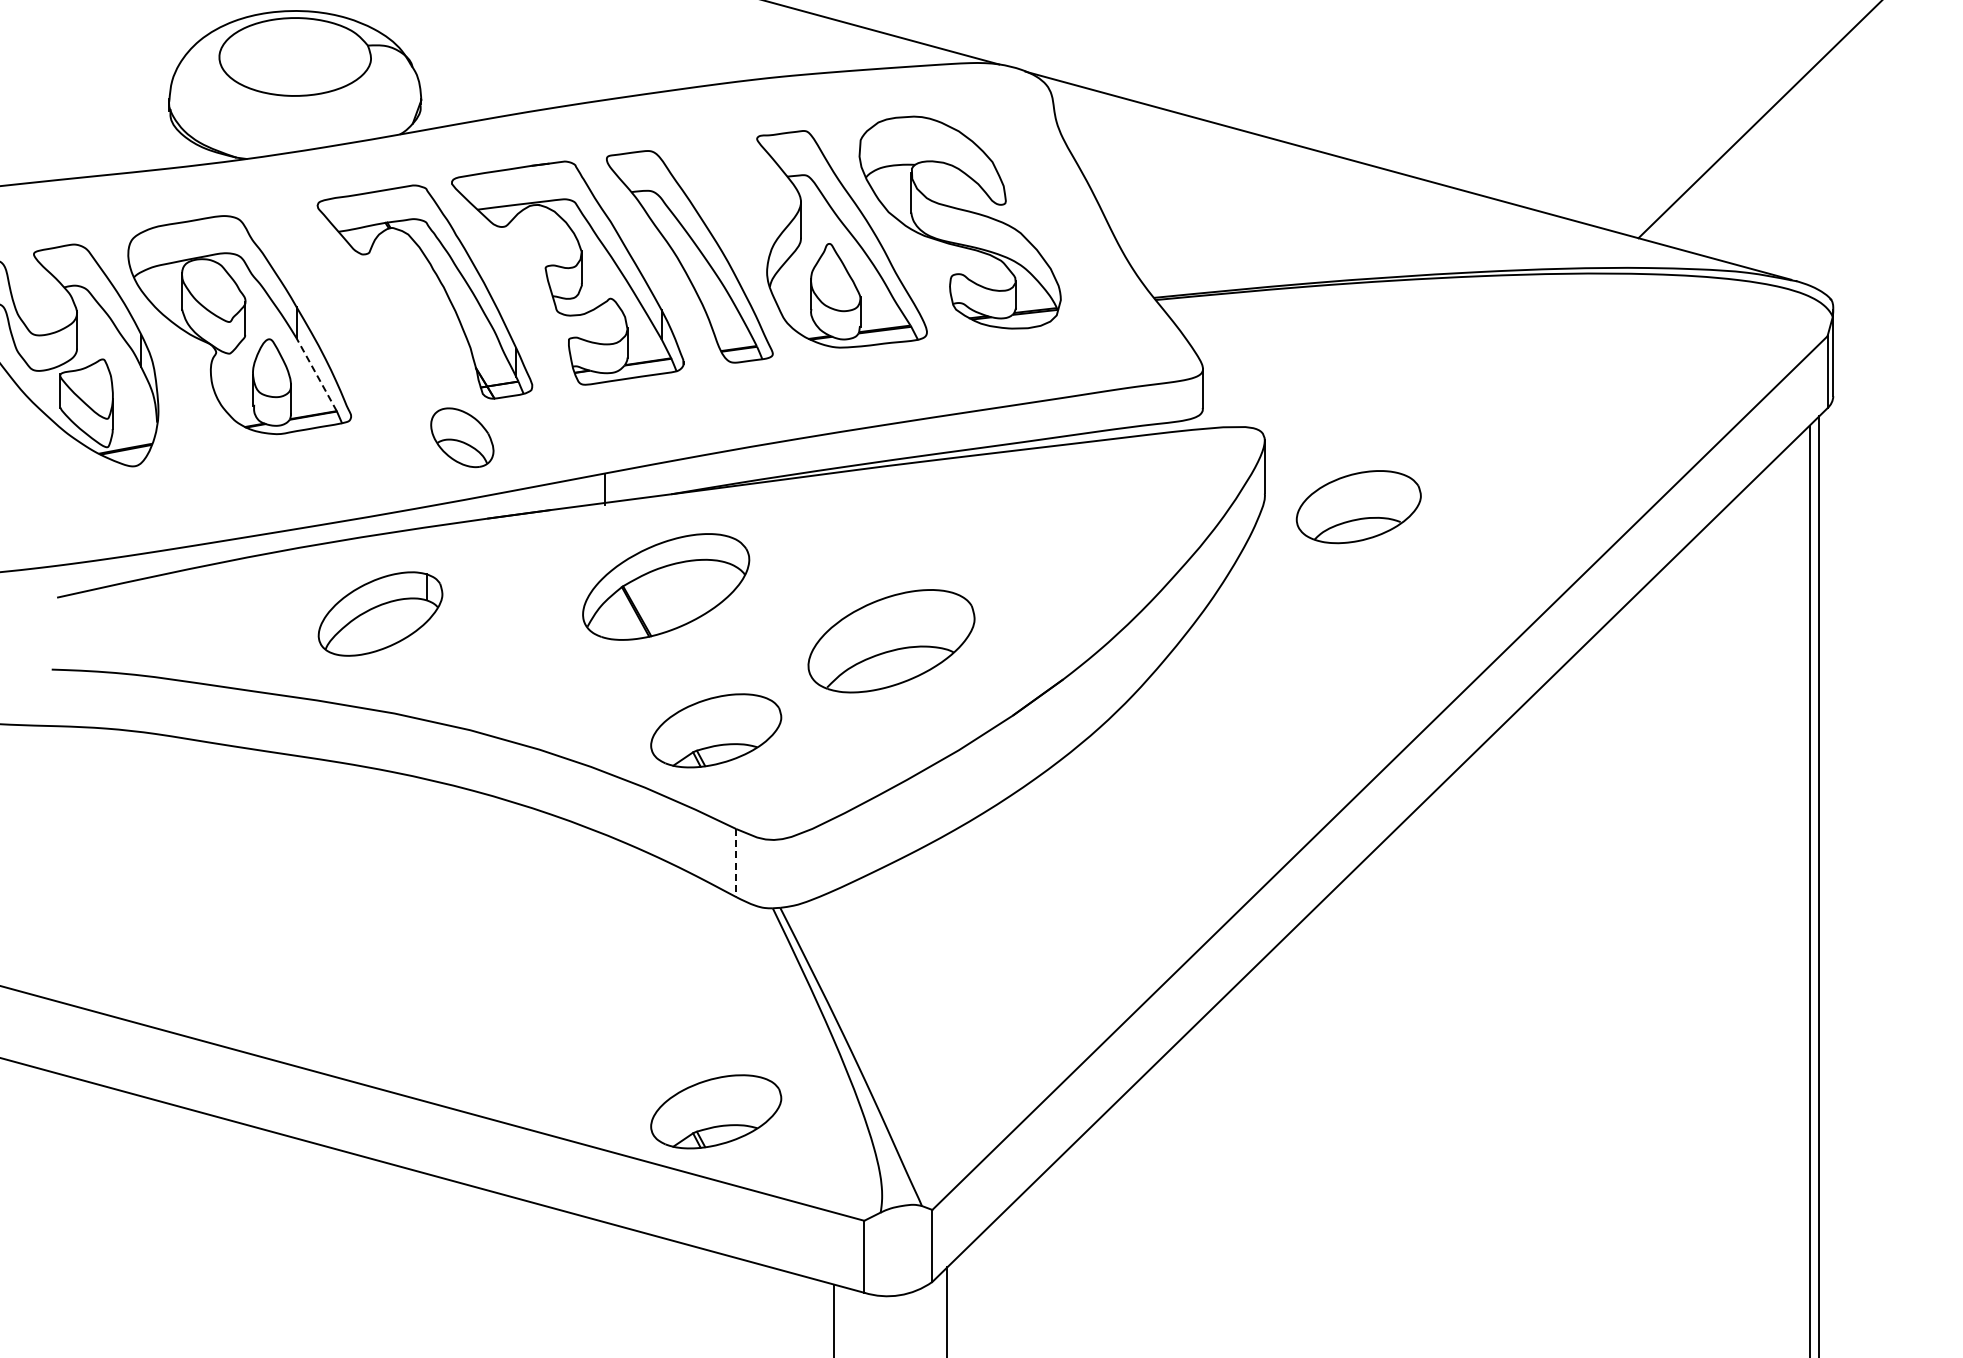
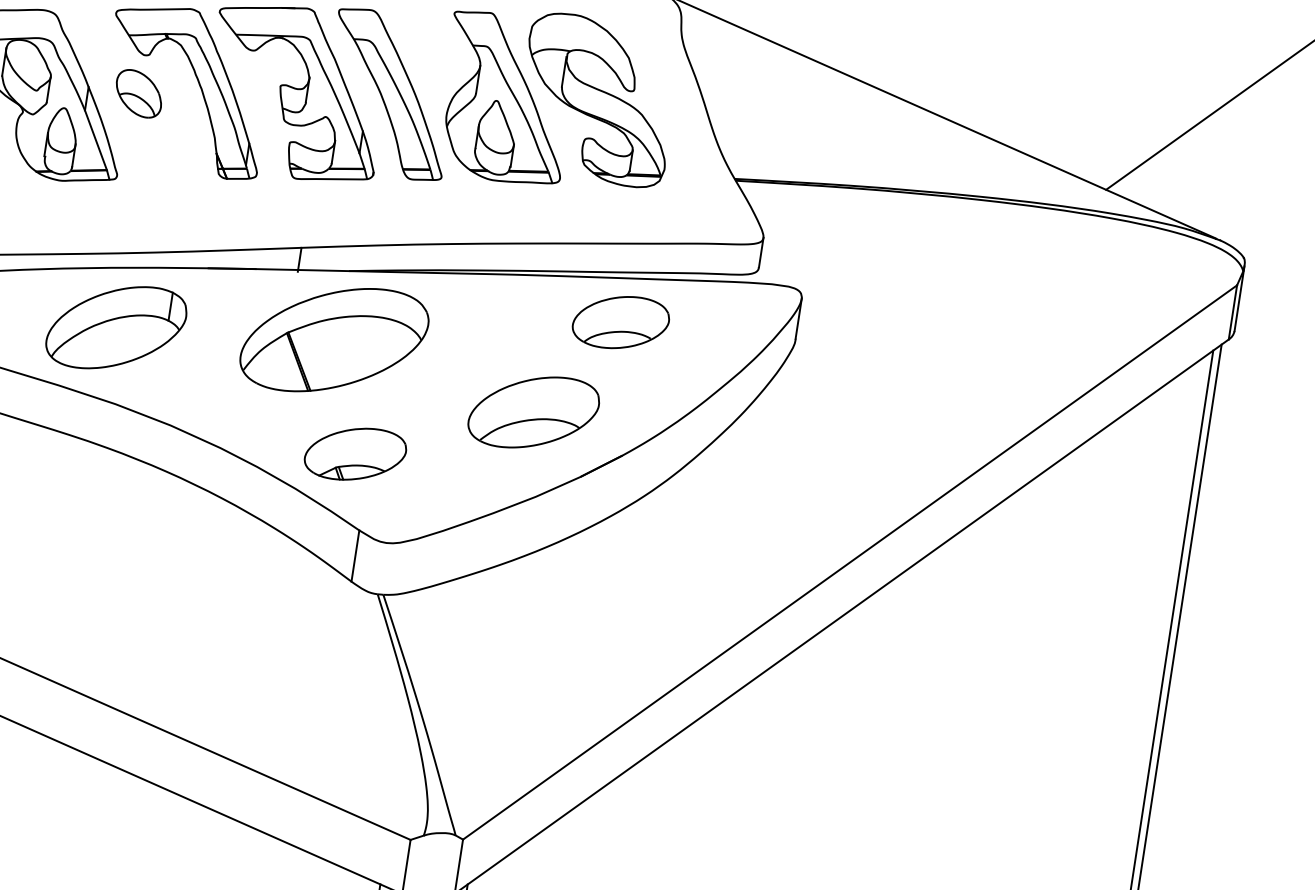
line: (316, 374) -> (95, 140), dashed -> solid
part: (462, 437) -> (139, 93), moved
part: (1358, 507) -> (620, 322), moved
part: (665, 586) -> (334, 339), size x1.43
part: (380, 613) -> (116, 327), size x1.43
part: (891, 641) -> (533, 412), moved
line: (736, 863) -> (355, 556), dashed -> solid
part: (716, 1111) -> (311, 740), removed

